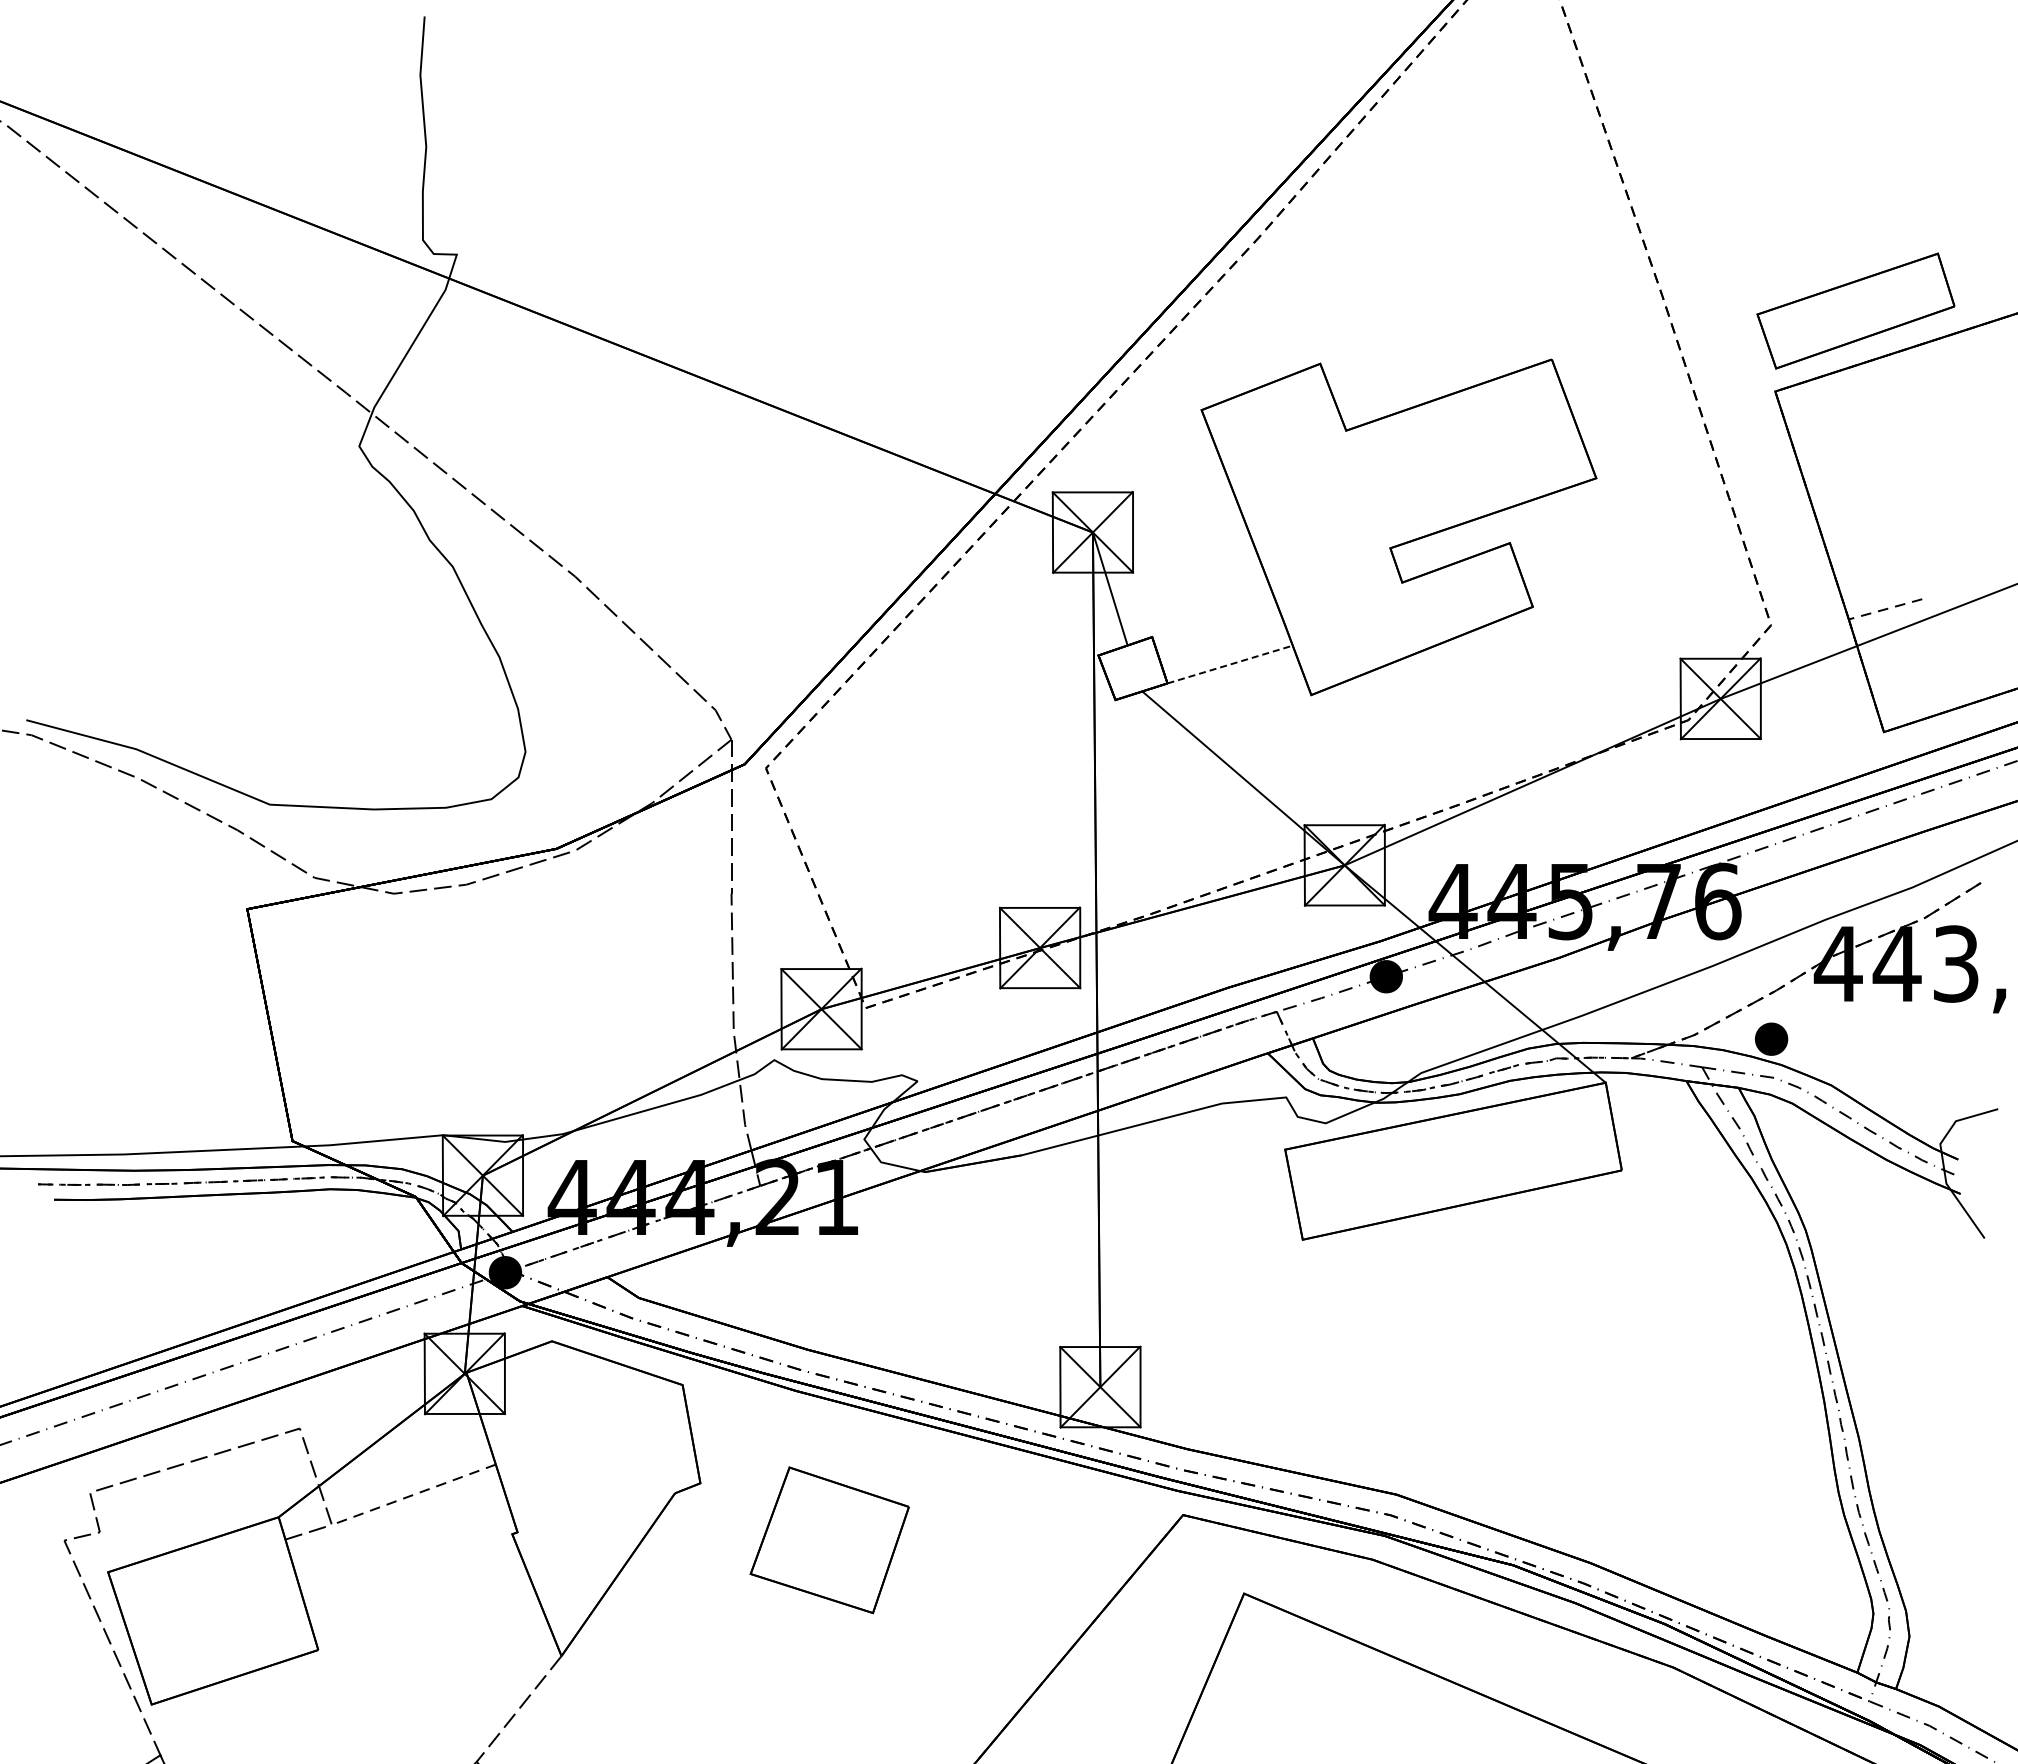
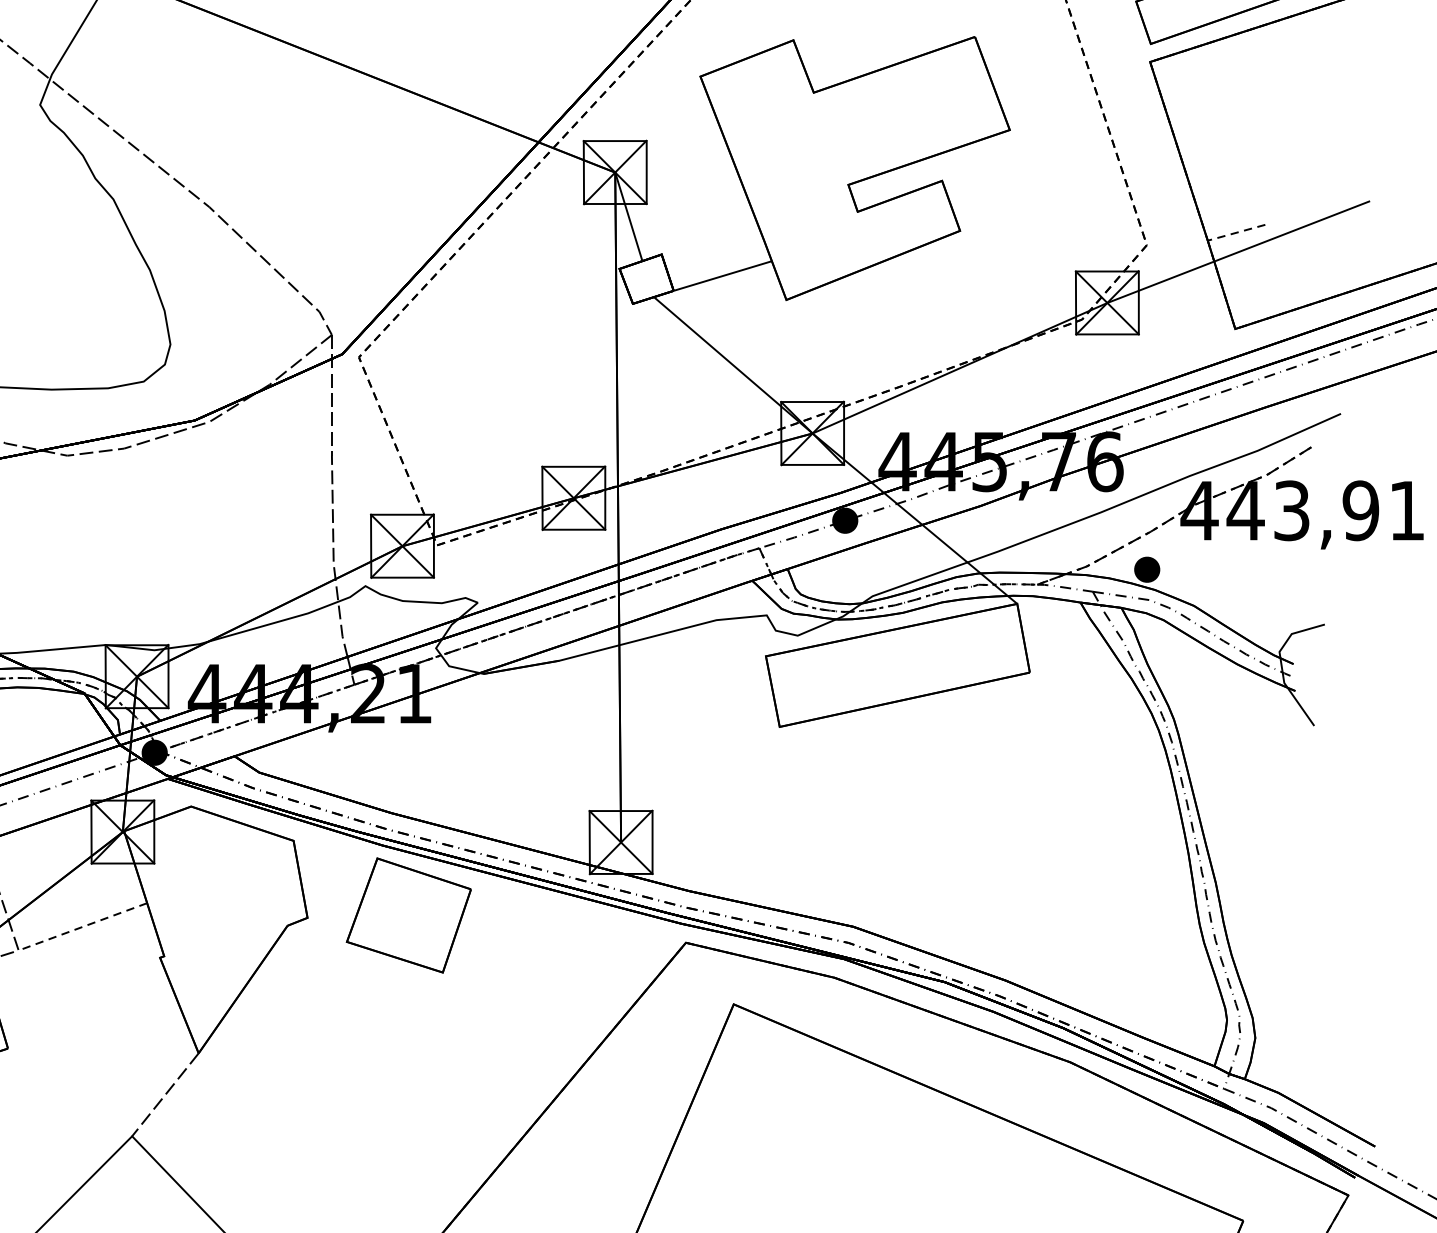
line: (1230, 664) -> (723, 276), dashed -> solid
part: (829, 1540) -> (408, 915), moved

